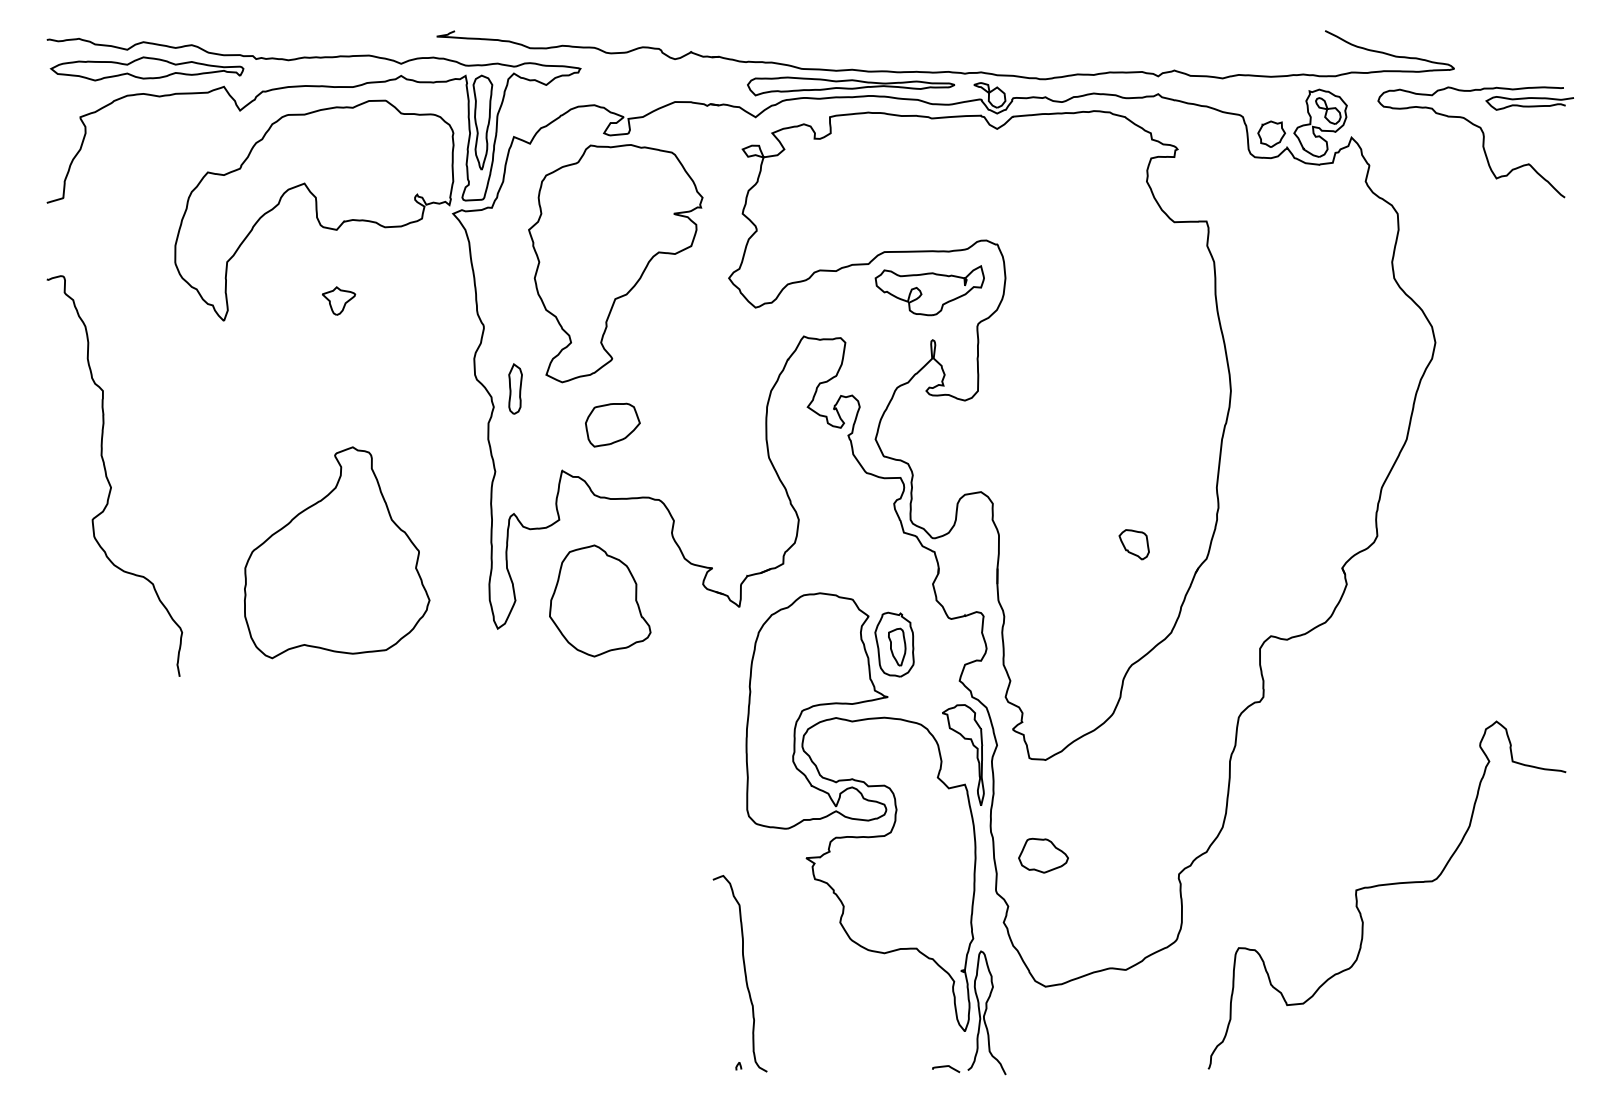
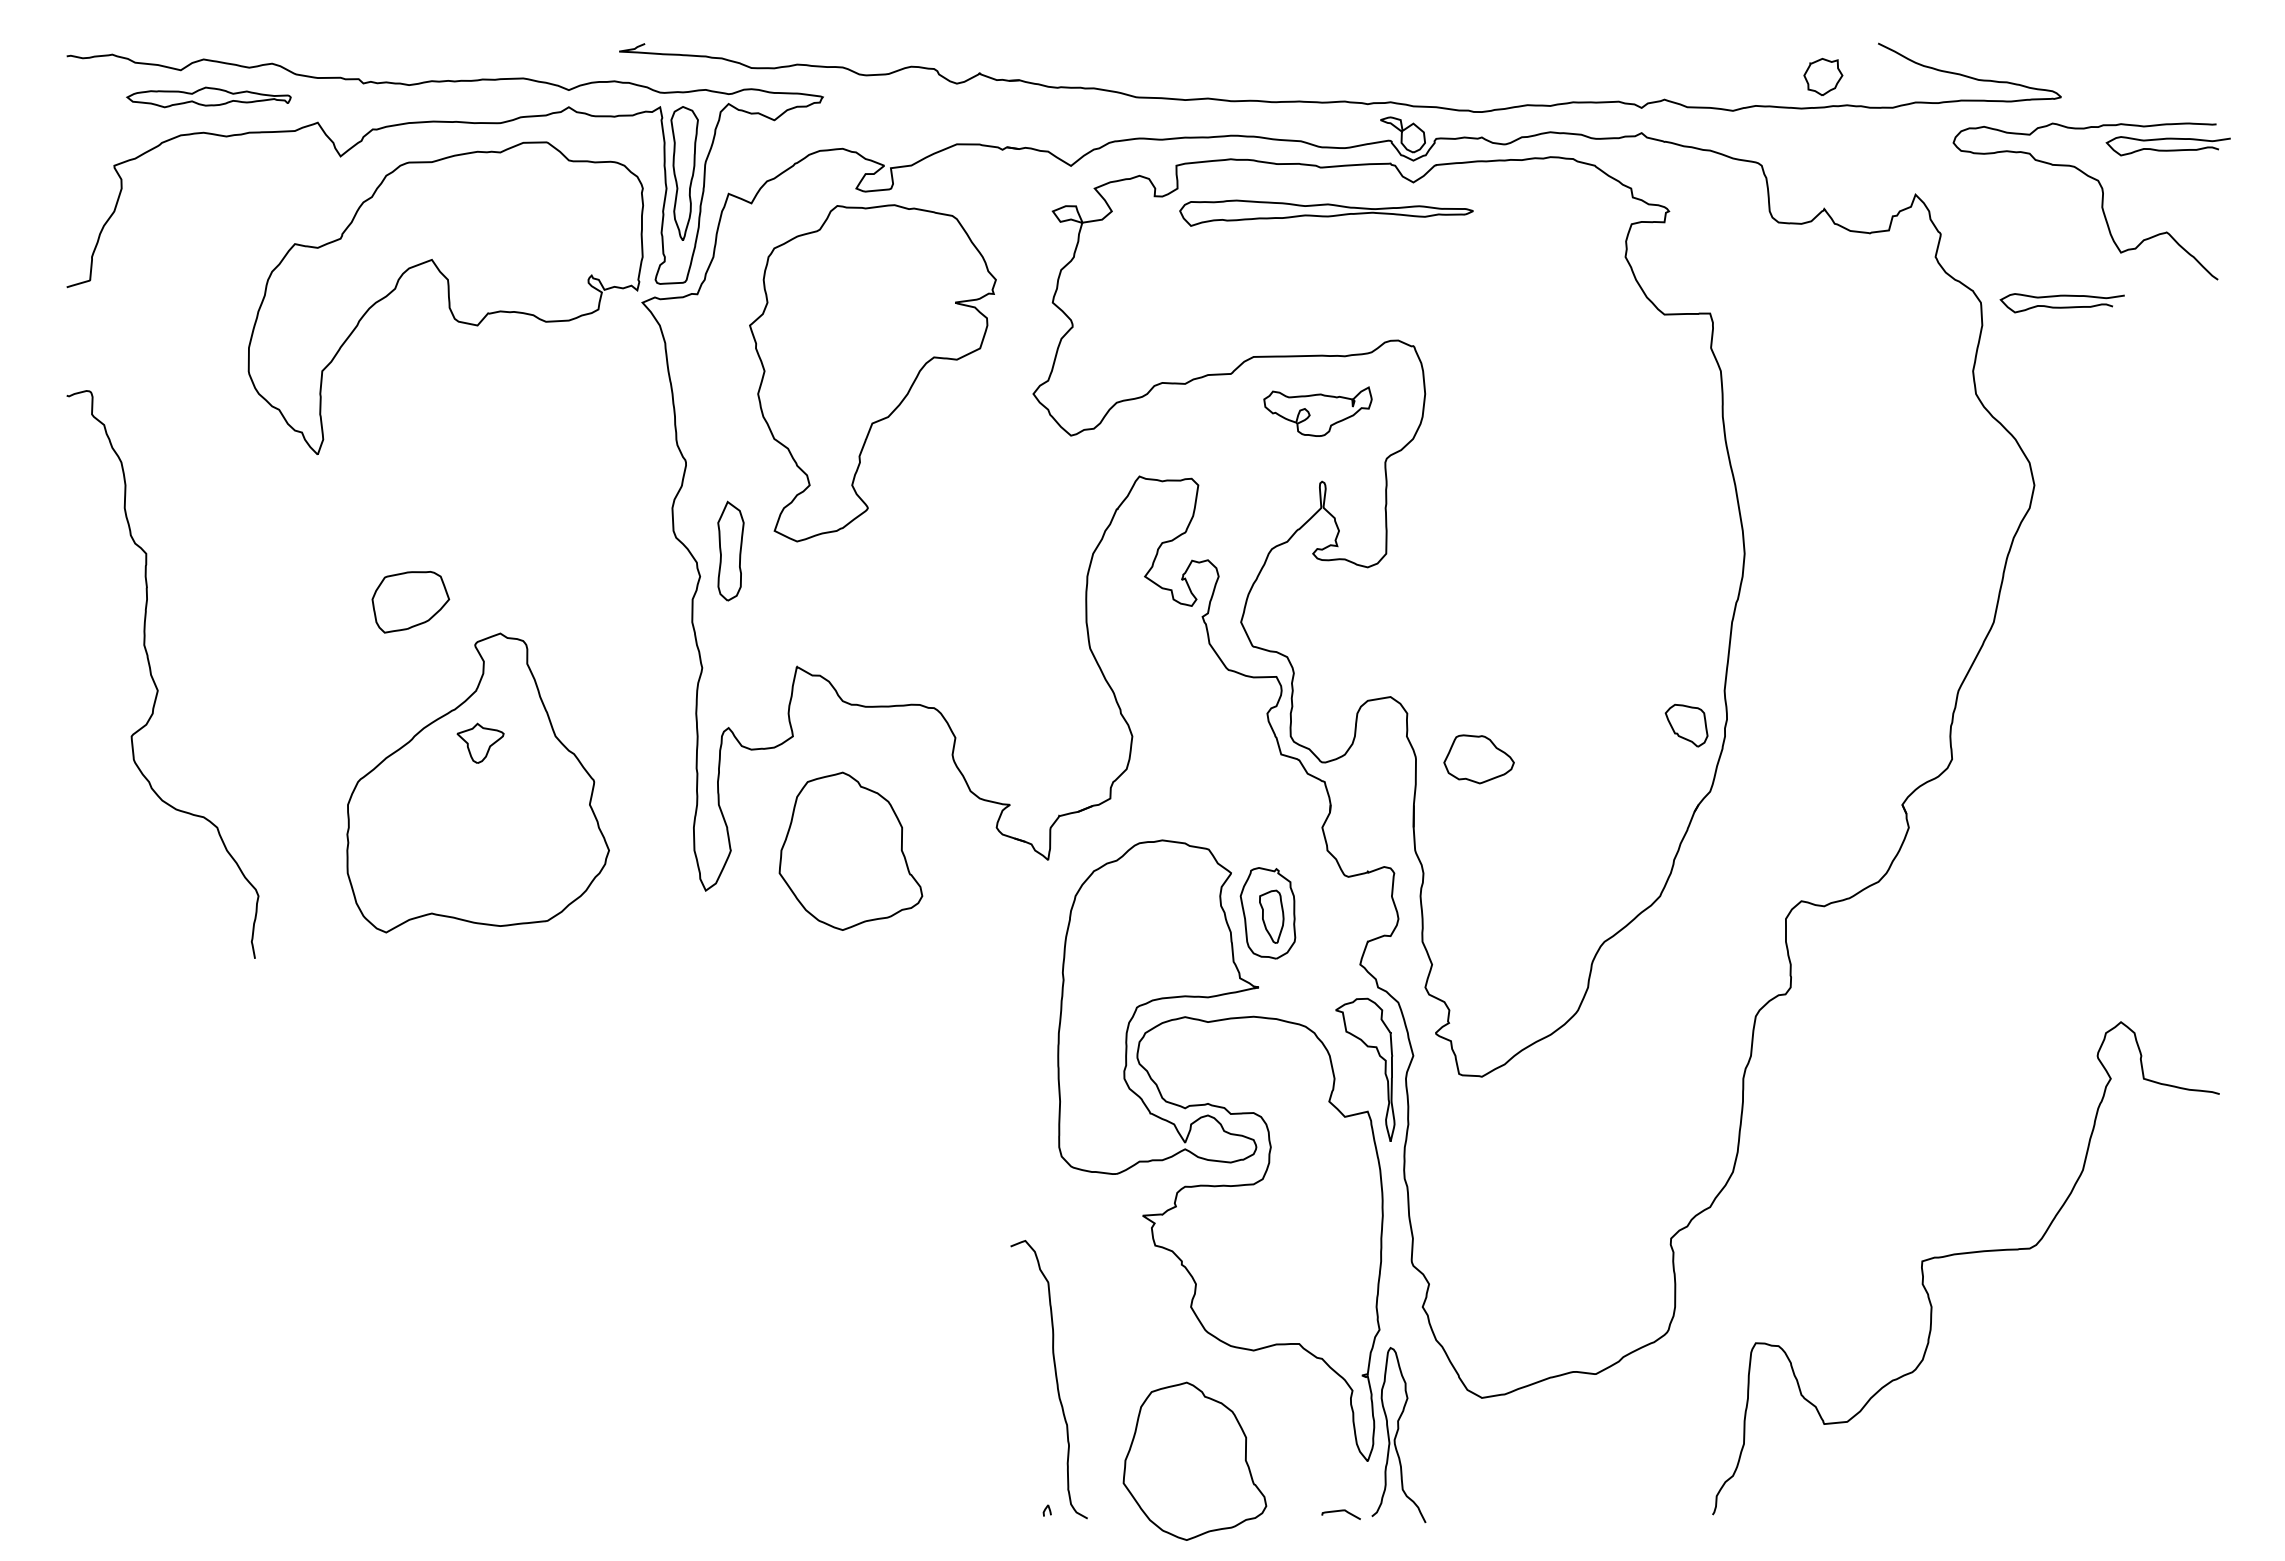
part: (146, 69) -> (208, 97), size x0.6
part: (851, 85) -> (1326, 212), moved
part: (1320, 122) -> (1871, 173), removed
part: (1271, 133) -> (1823, 76), moved
curve: (1454, 216) -> (2061, 306), added
part: (929, 290) -> (1317, 411), size x0.7
part: (338, 300) -> (480, 742), moved
part: (515, 388) -> (730, 550), size x1.4
part: (612, 425) -> (410, 602), moved
part: (1134, 544) -> (1686, 725), moved
part: (1043, 855) -> (1478, 759), moved
part: (842, 1030) -> (1194, 1460), added

